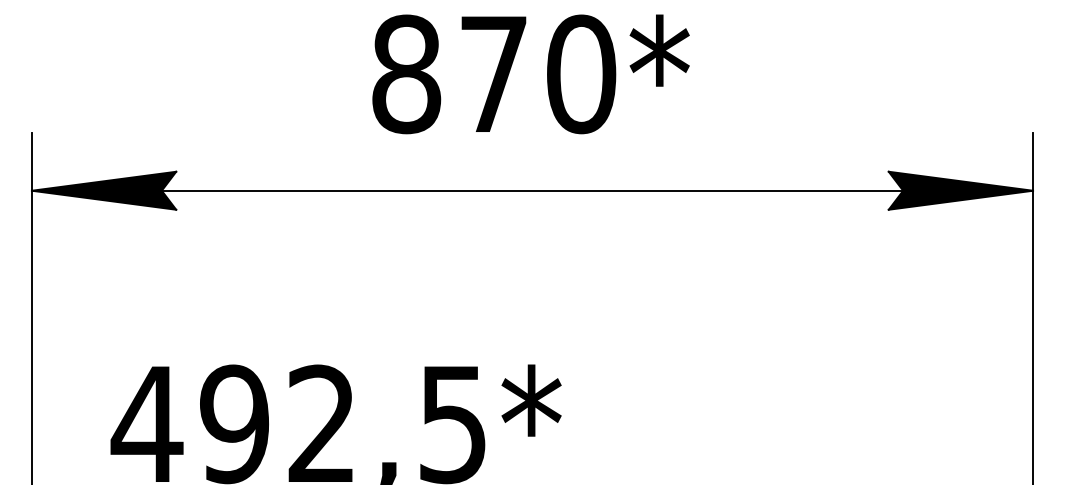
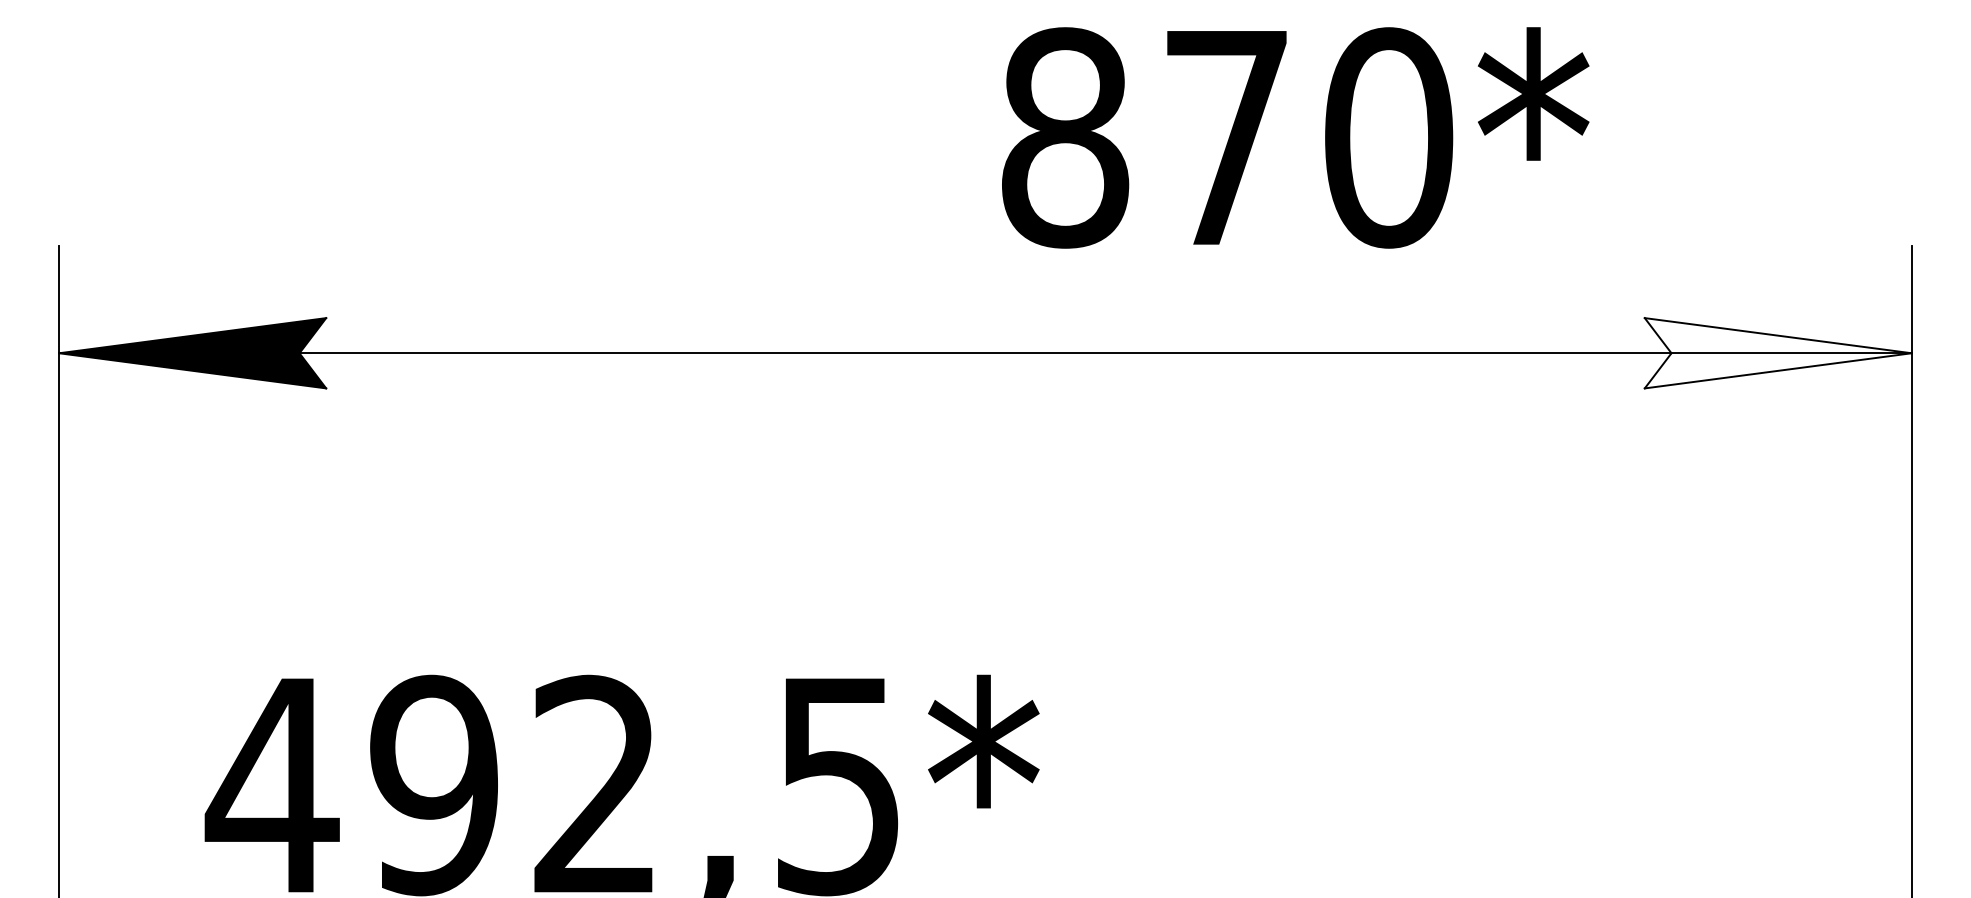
text: (530, 74) -> (1294, 138), moved
fill: (960, 190) -> (1777, 352), removed

